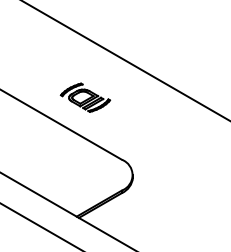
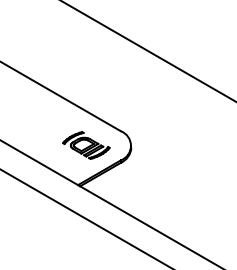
part: (85, 97) -> (86, 145), moved

